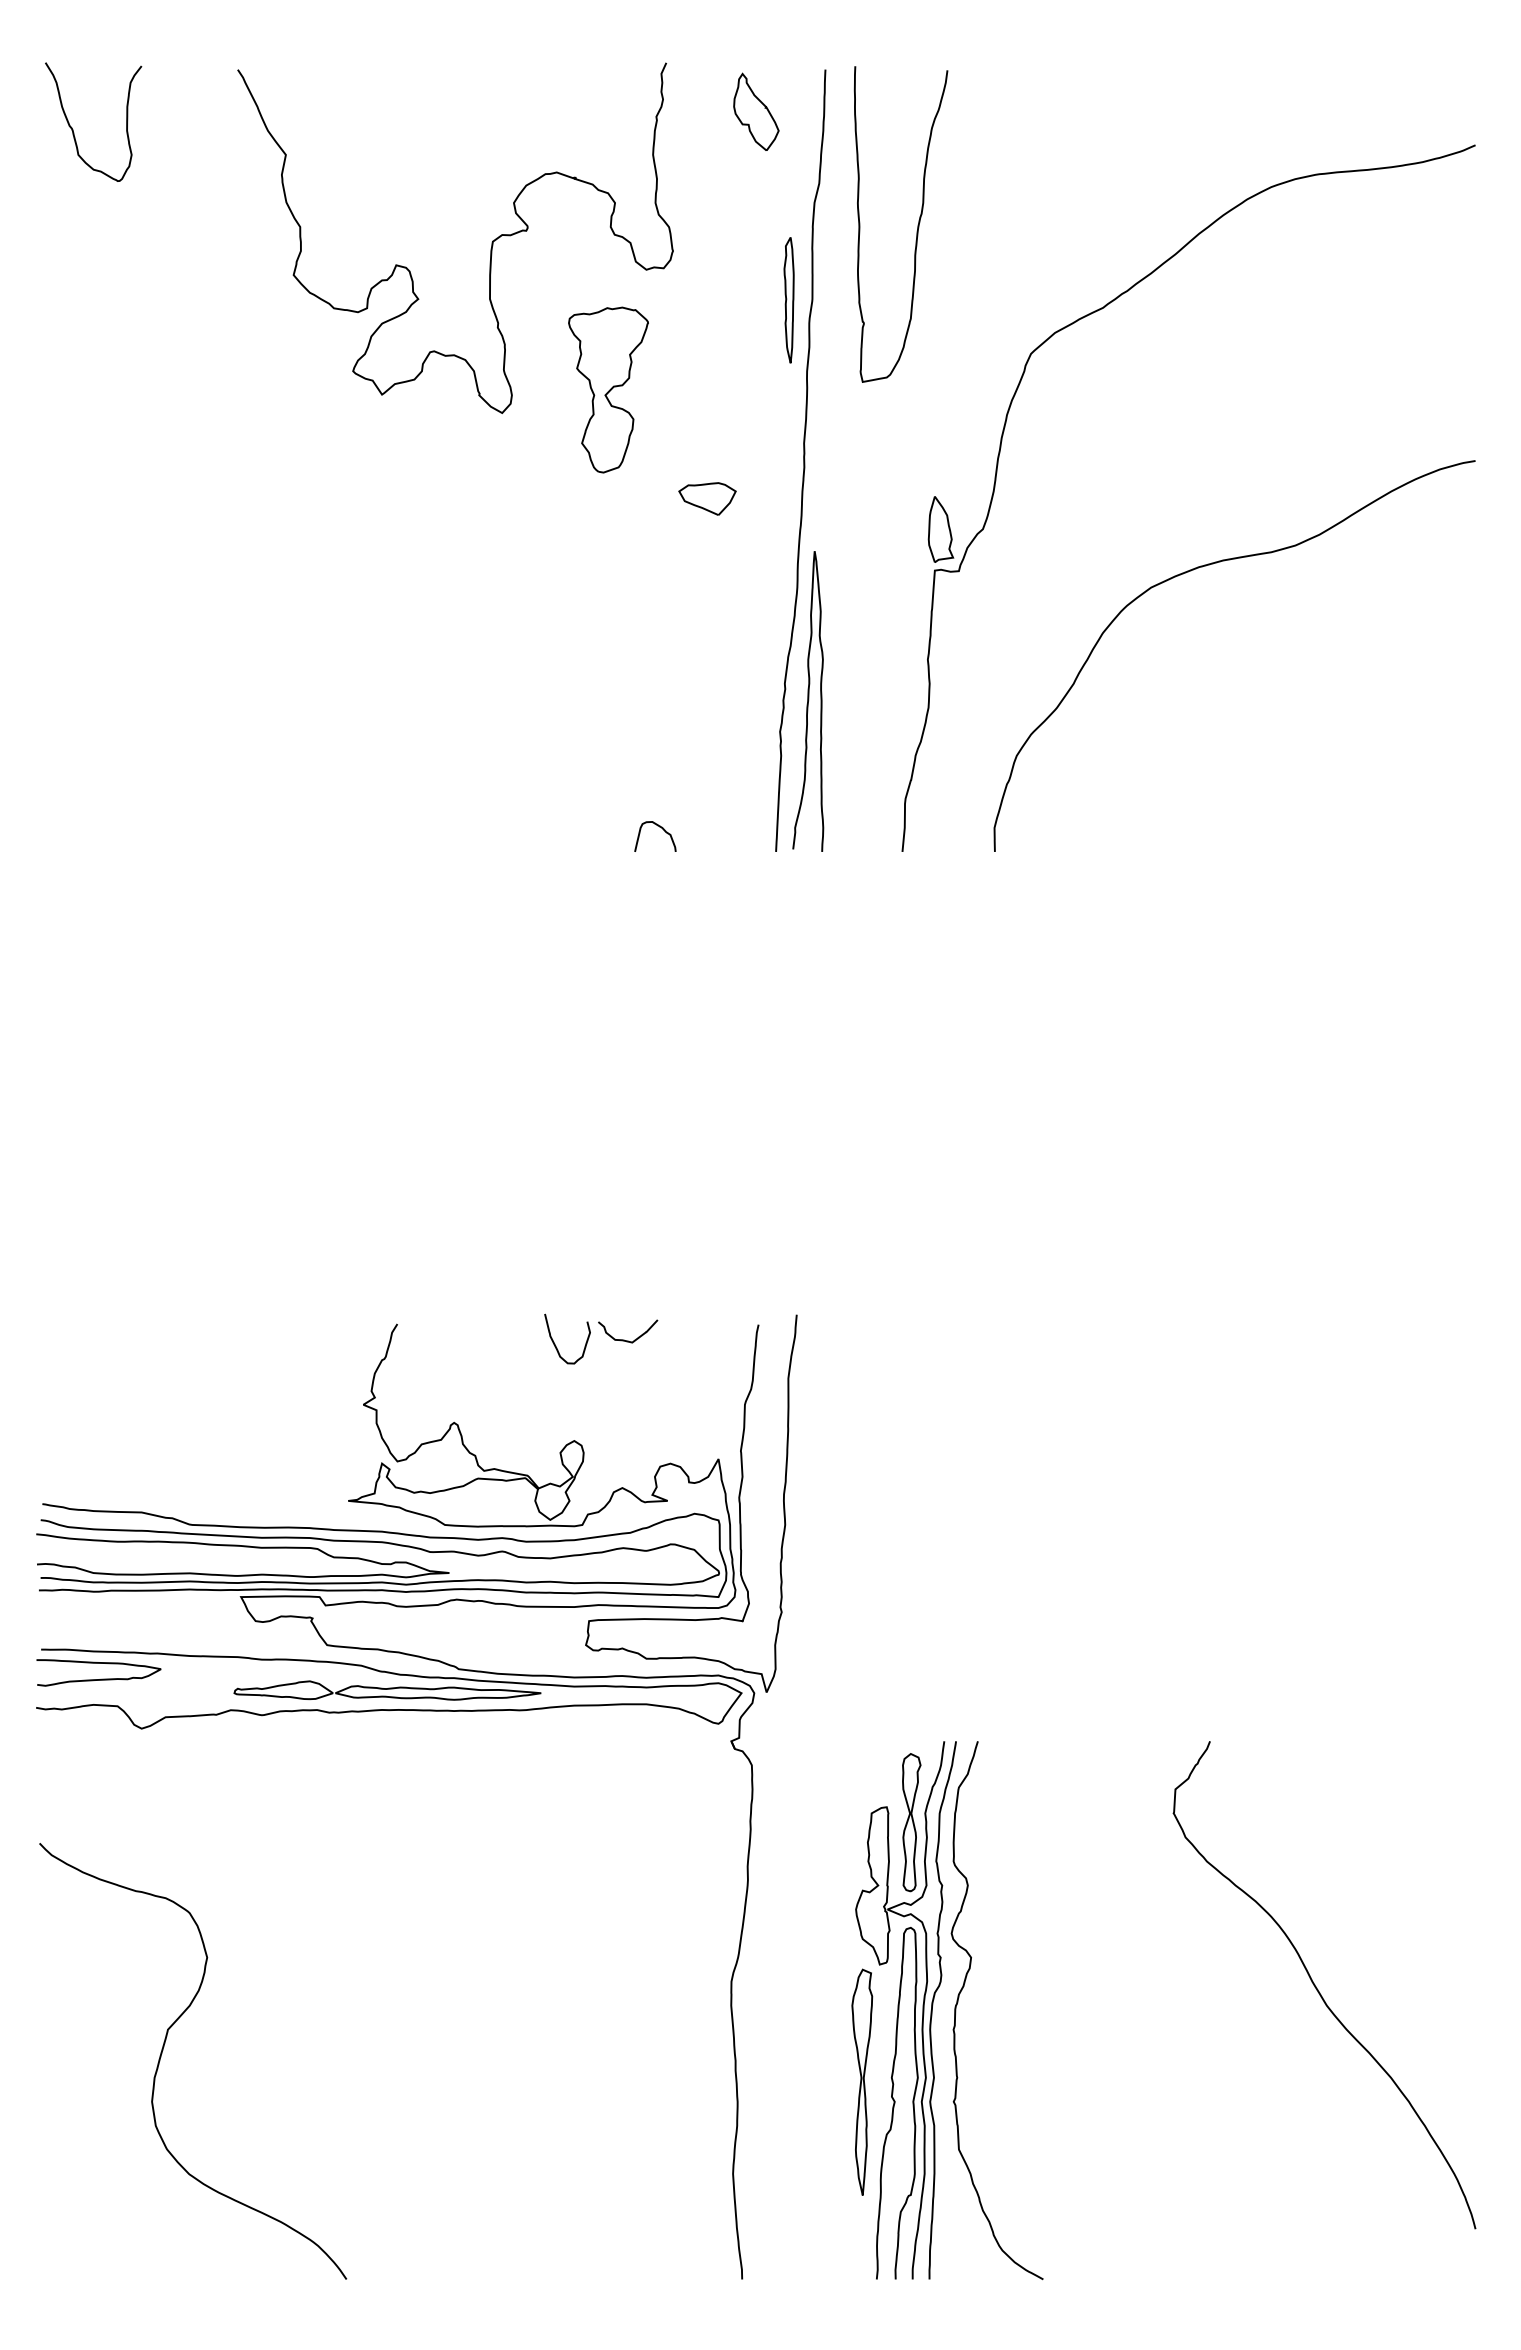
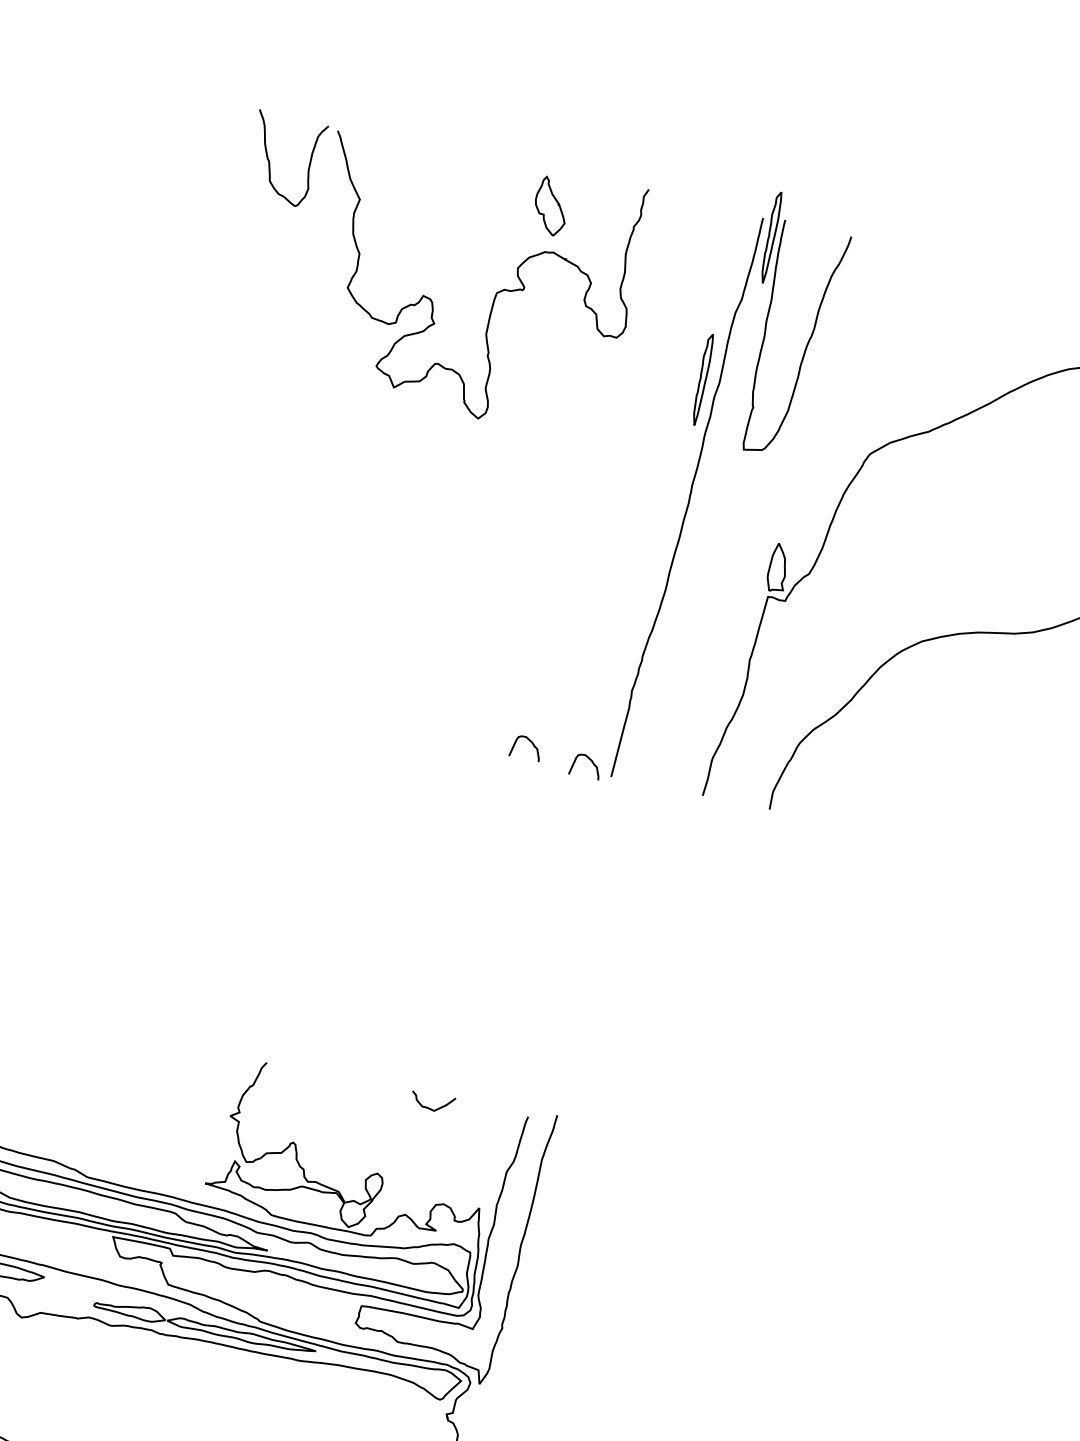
part: (840, 93) -> (770, 237), added
part: (756, 111) -> (551, 206), moved
curve: (73, 129) -> (269, 161), moved
part: (608, 389) -> (558, 417), removed
part: (707, 498) -> (614, 510), removed
curve: (808, 701) -> (657, 672), removed
curve: (743, 835) -> (590, 760), added
curve: (555, 1344) -> (378, 1100), removed

